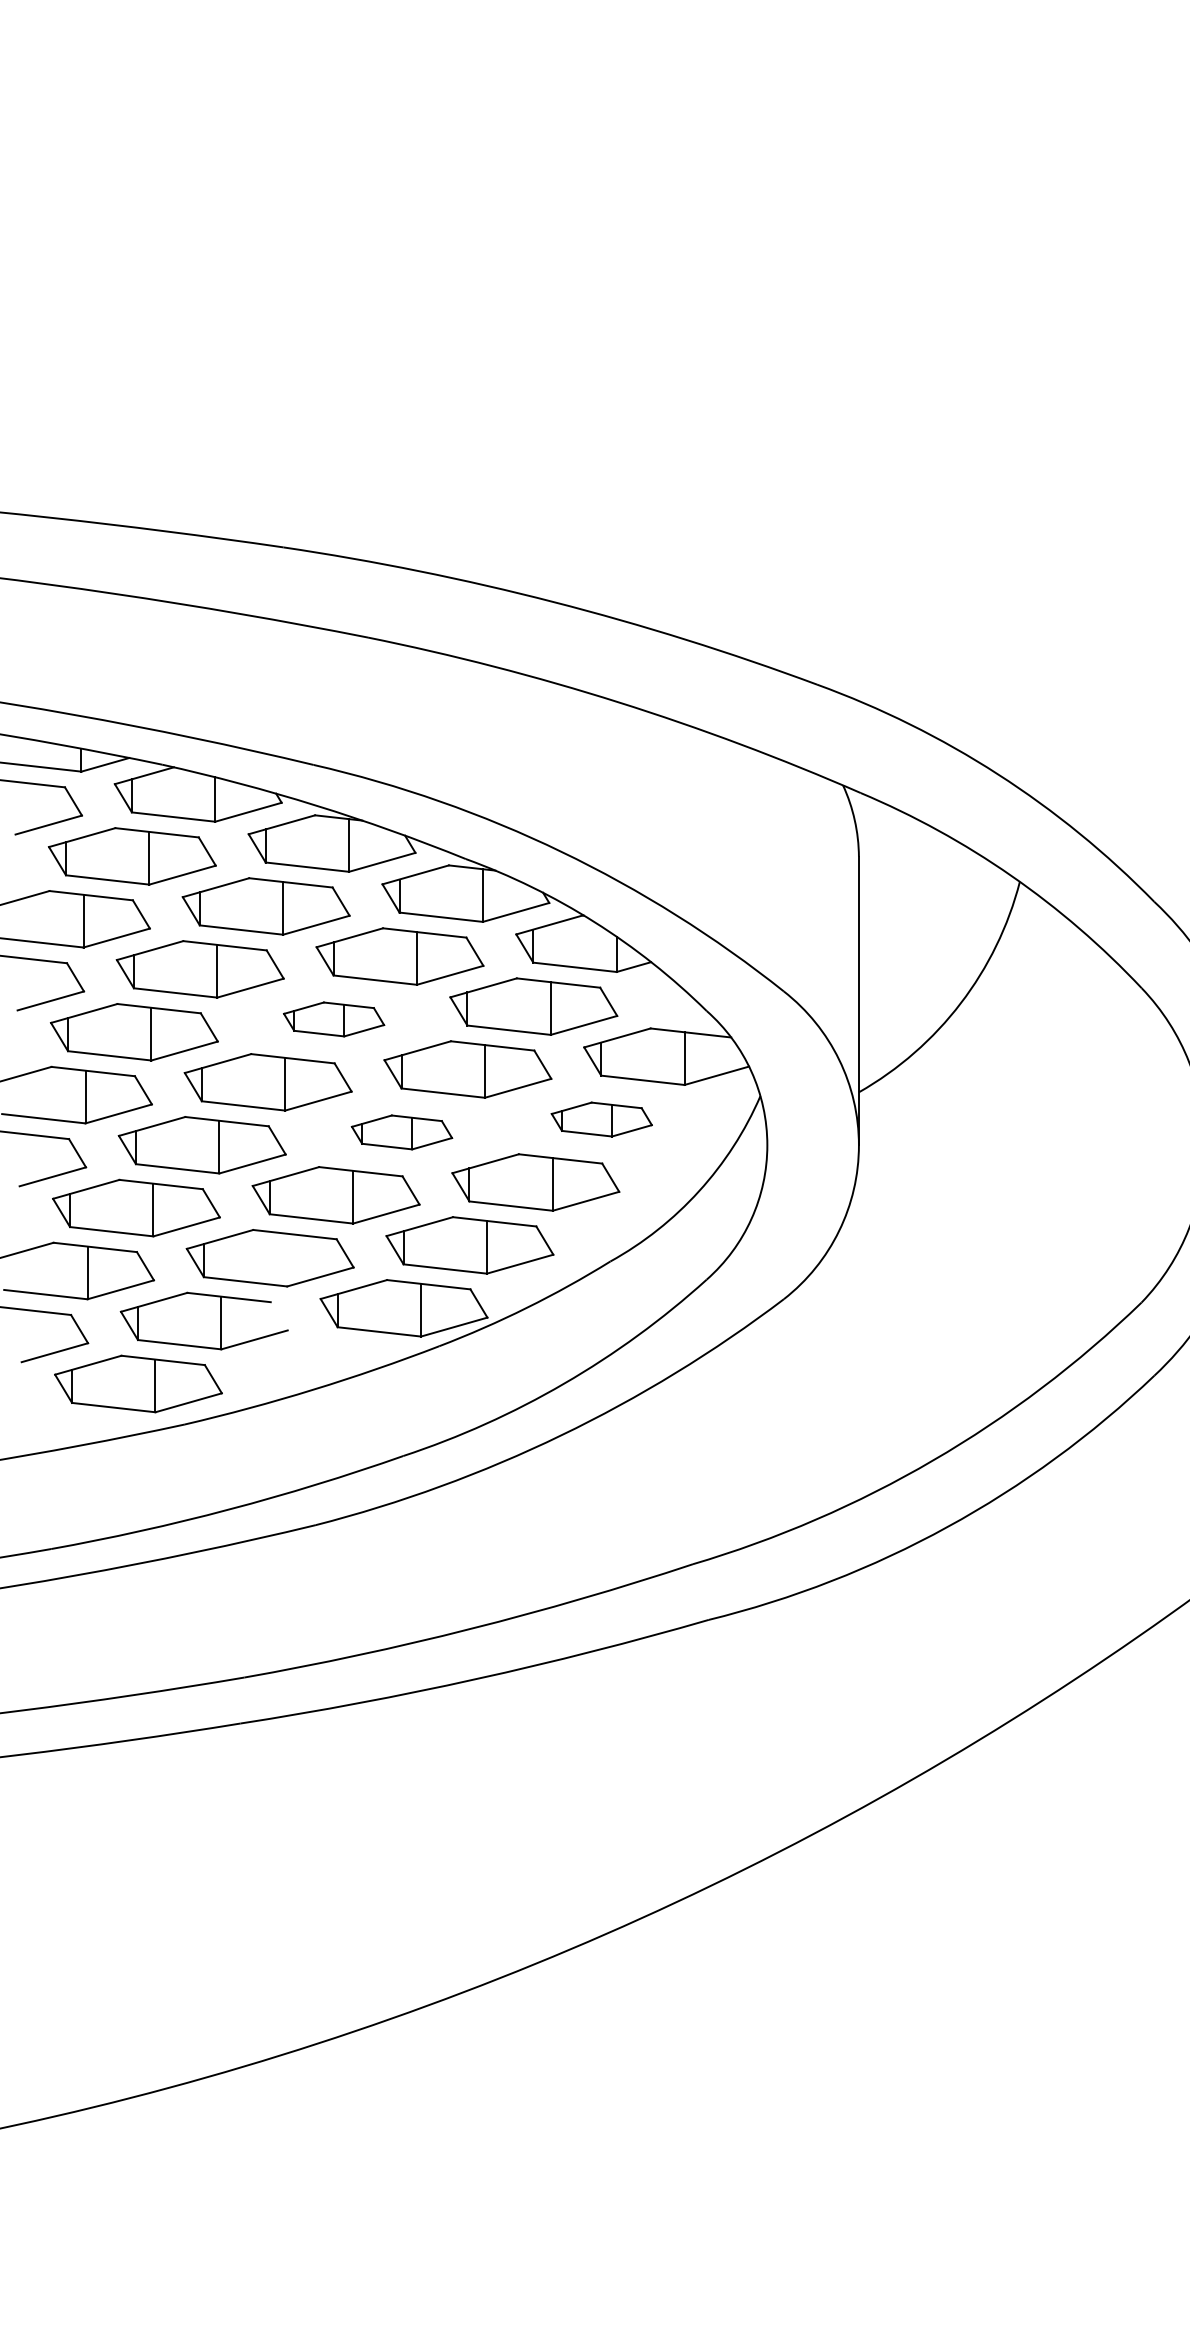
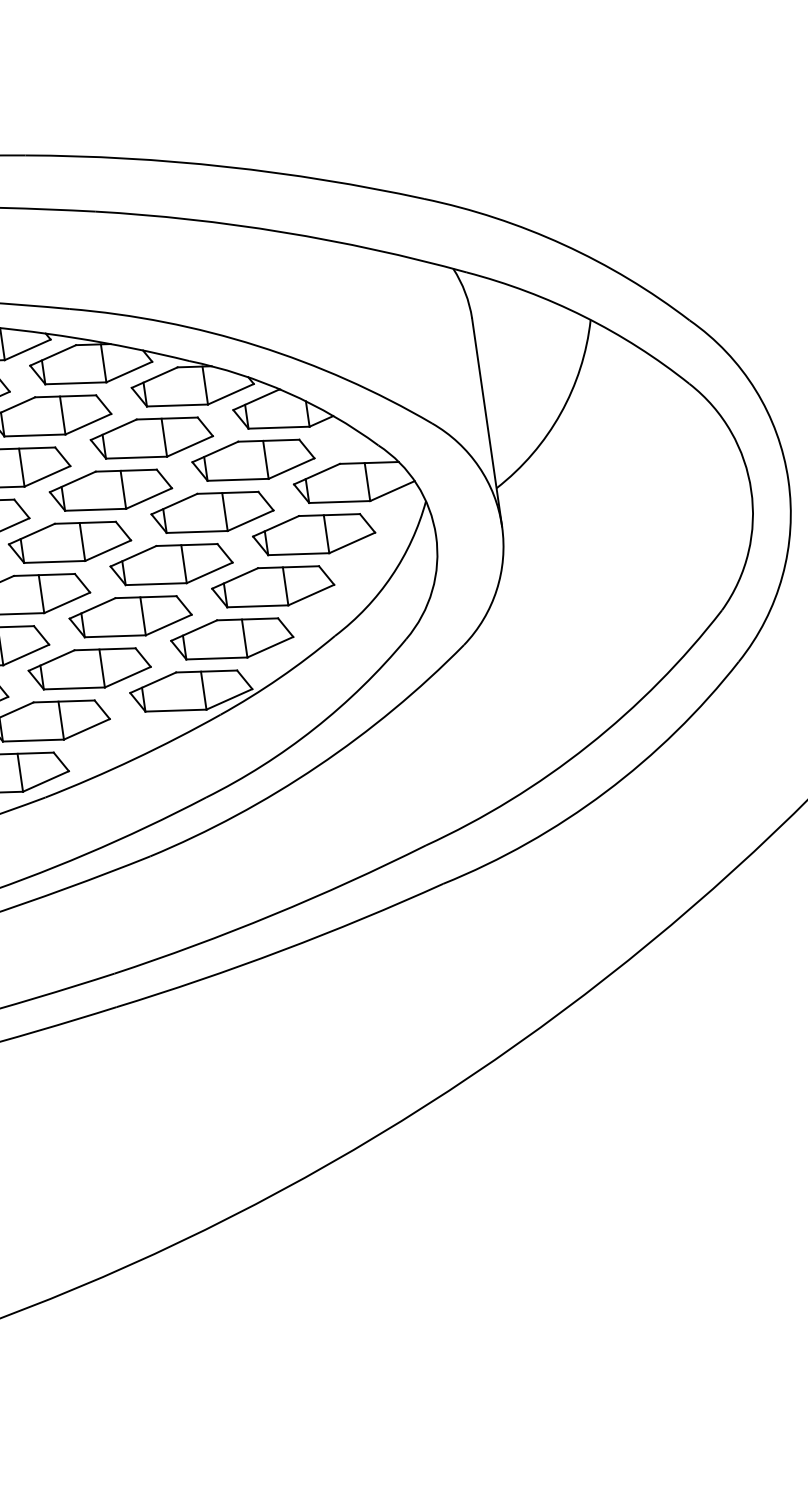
part: (333, 1019) -> (110, 490), size x1.67
part: (601, 1119) -> (313, 534), size x1.67
part: (401, 1132) -> (171, 564), size x1.67
line: (287, 1259) -> (102, 668), added
line: (278, 1316) -> (101, 709), added

